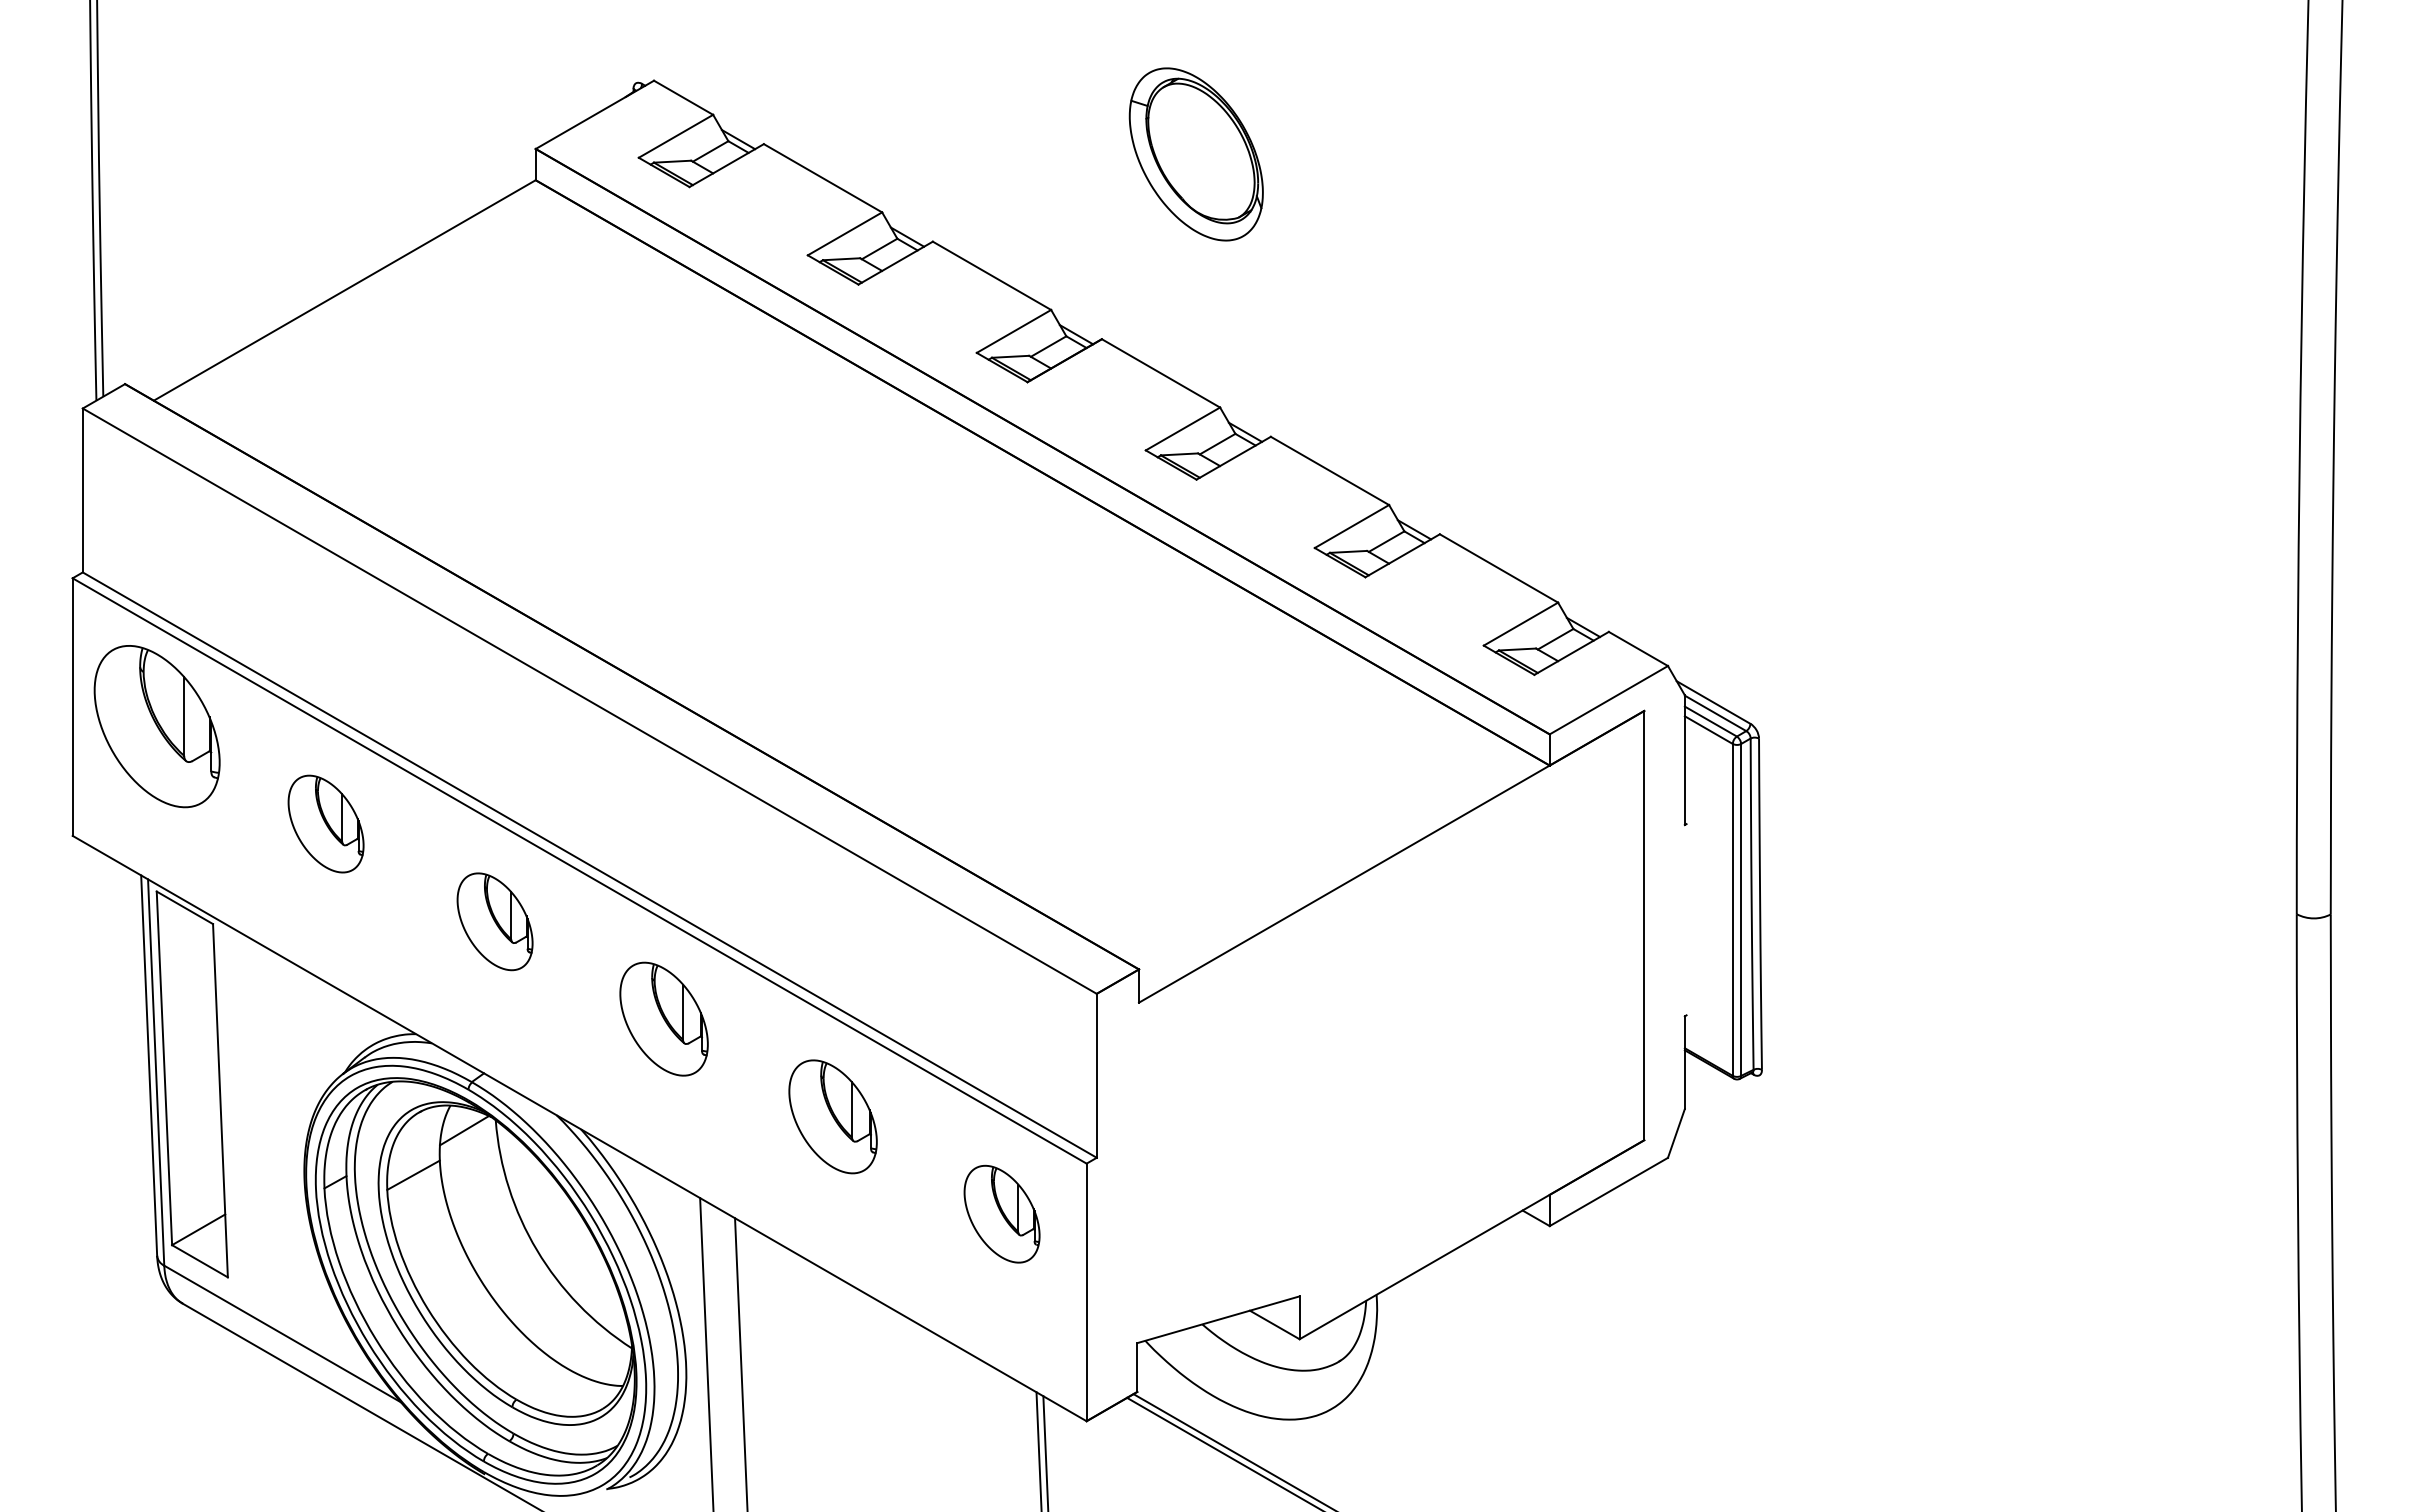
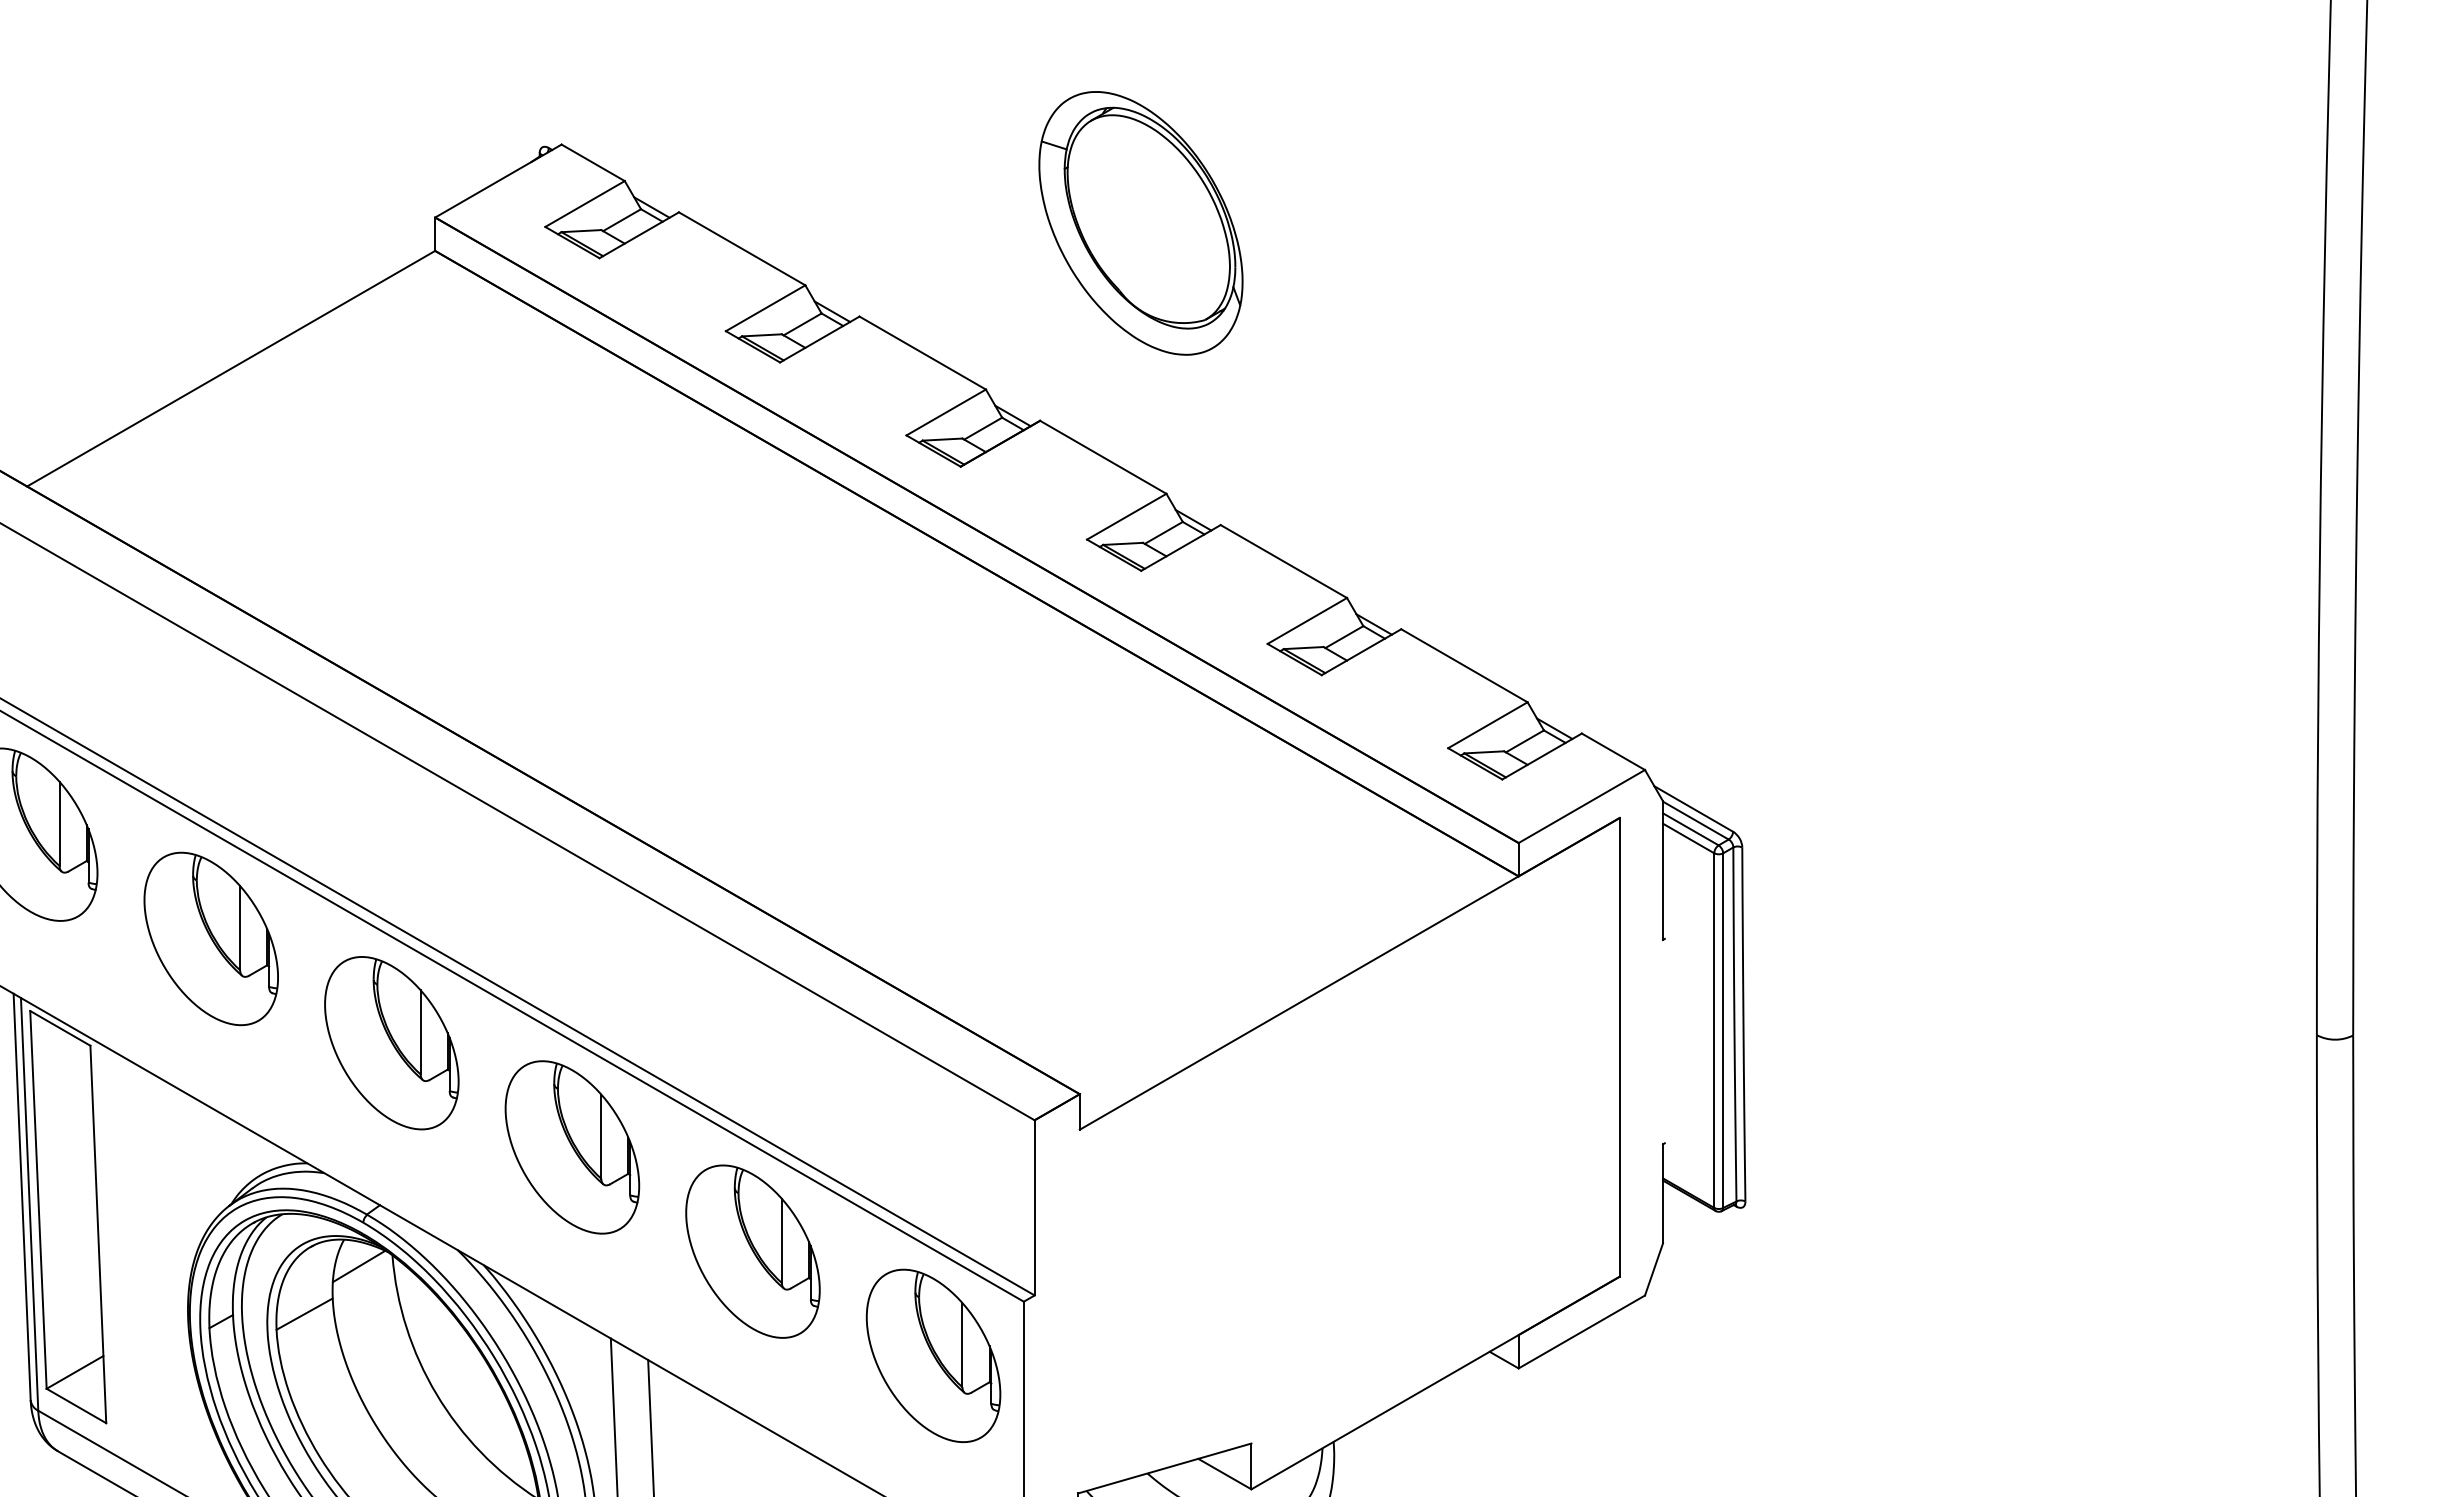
part: (1196, 154) -> (1141, 223), size x1.43
part: (325, 823) -> (210, 938), size x1.67
part: (494, 921) -> (391, 1042), size x1.67
part: (663, 1018) -> (571, 1146), size x1.43
part: (832, 1116) -> (752, 1251), size x1.43
part: (1001, 1213) -> (932, 1354), size x1.67

